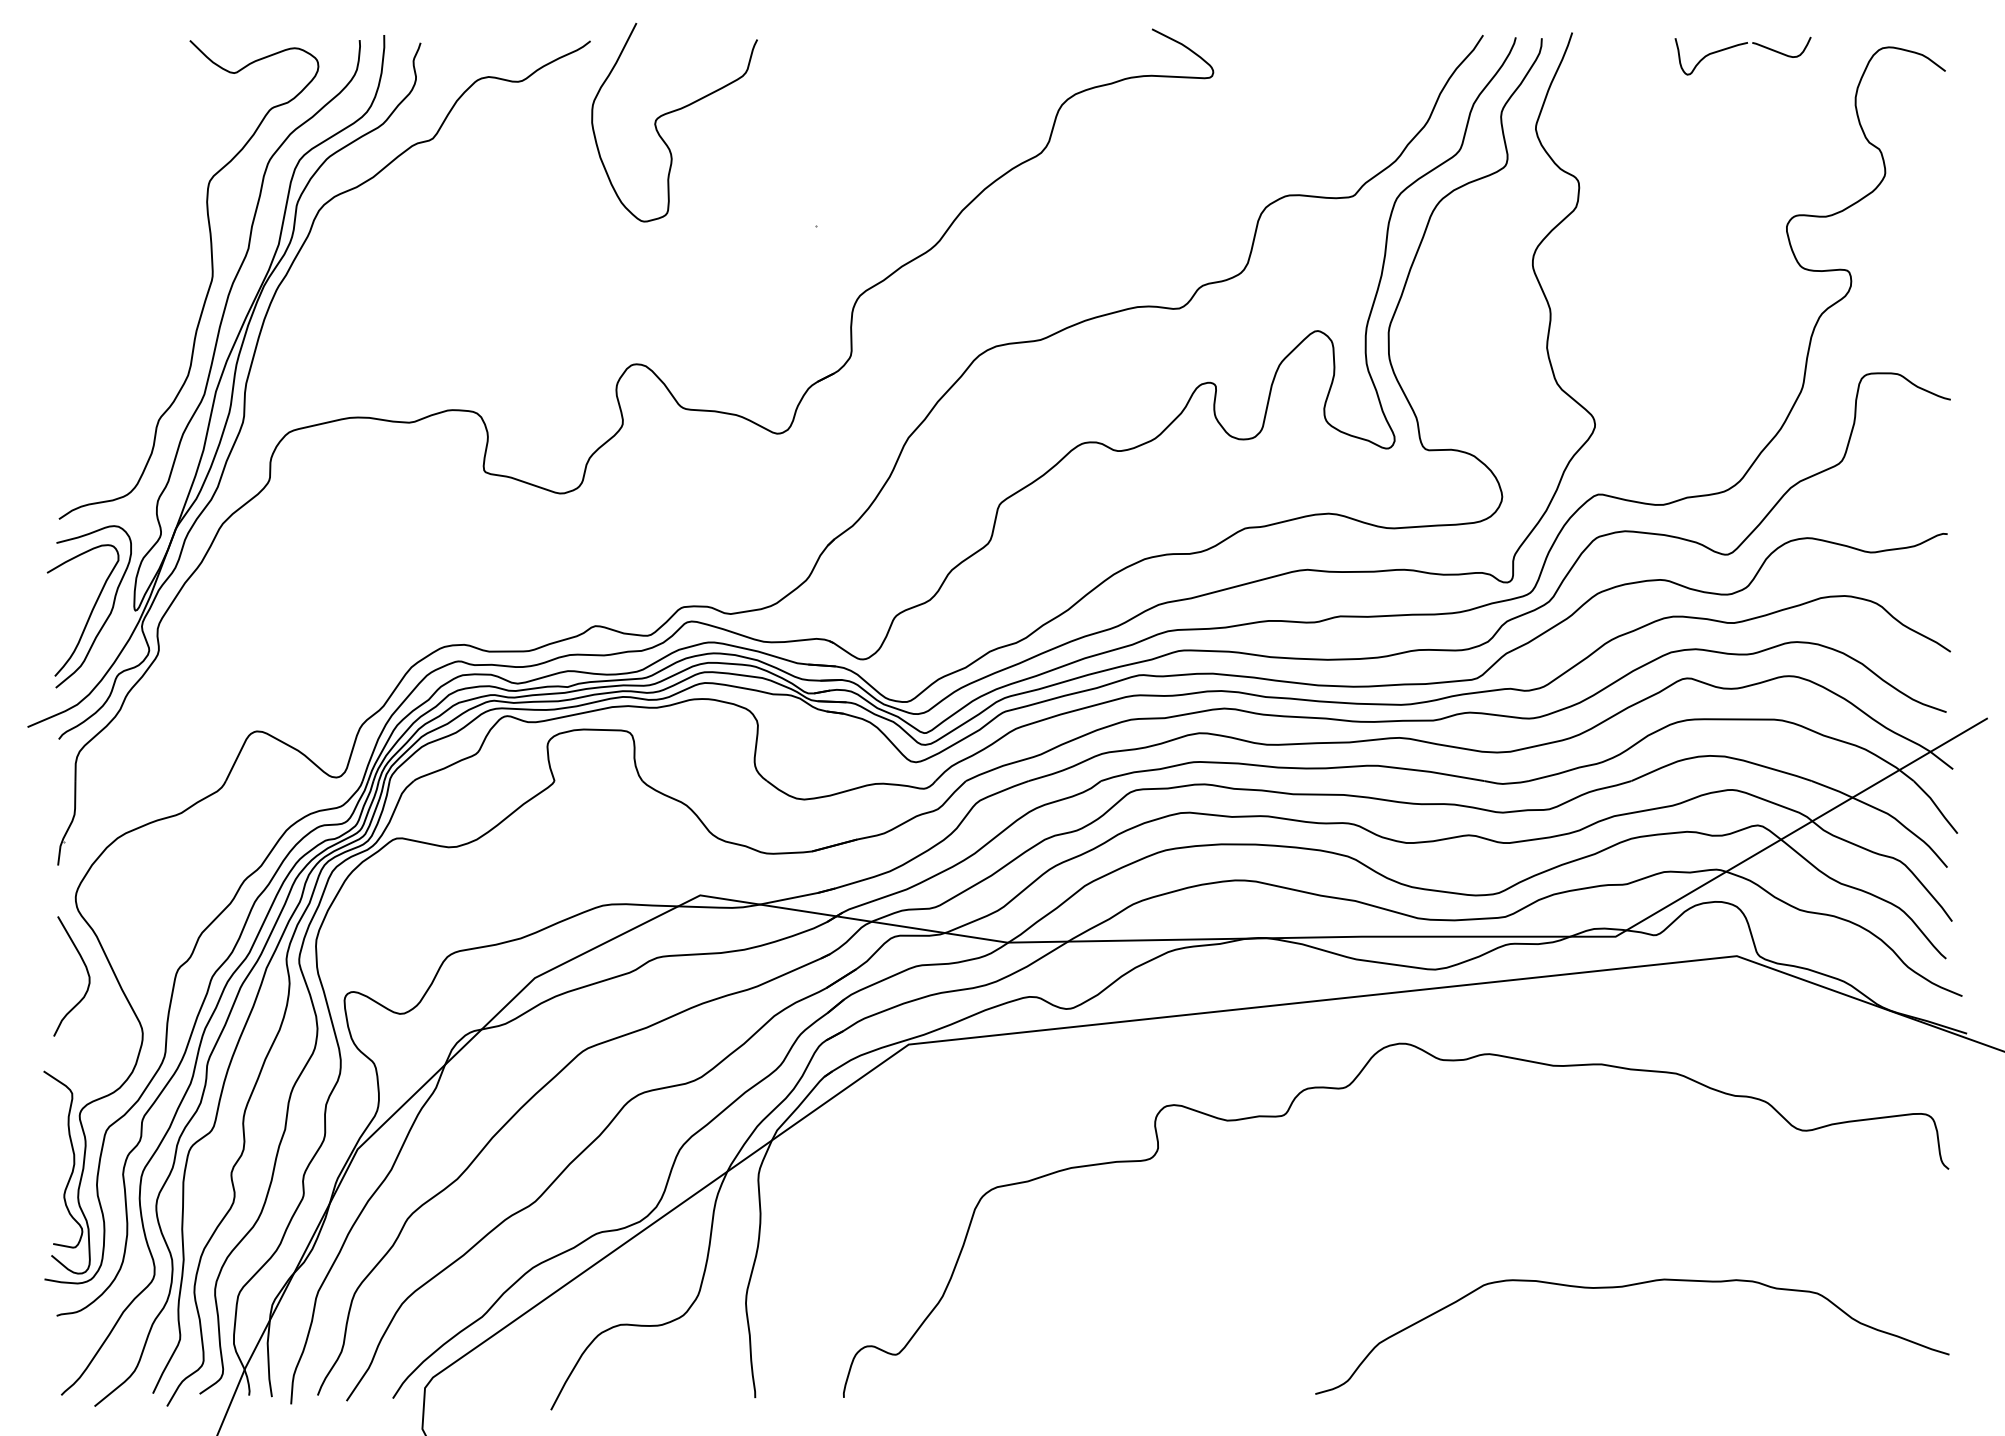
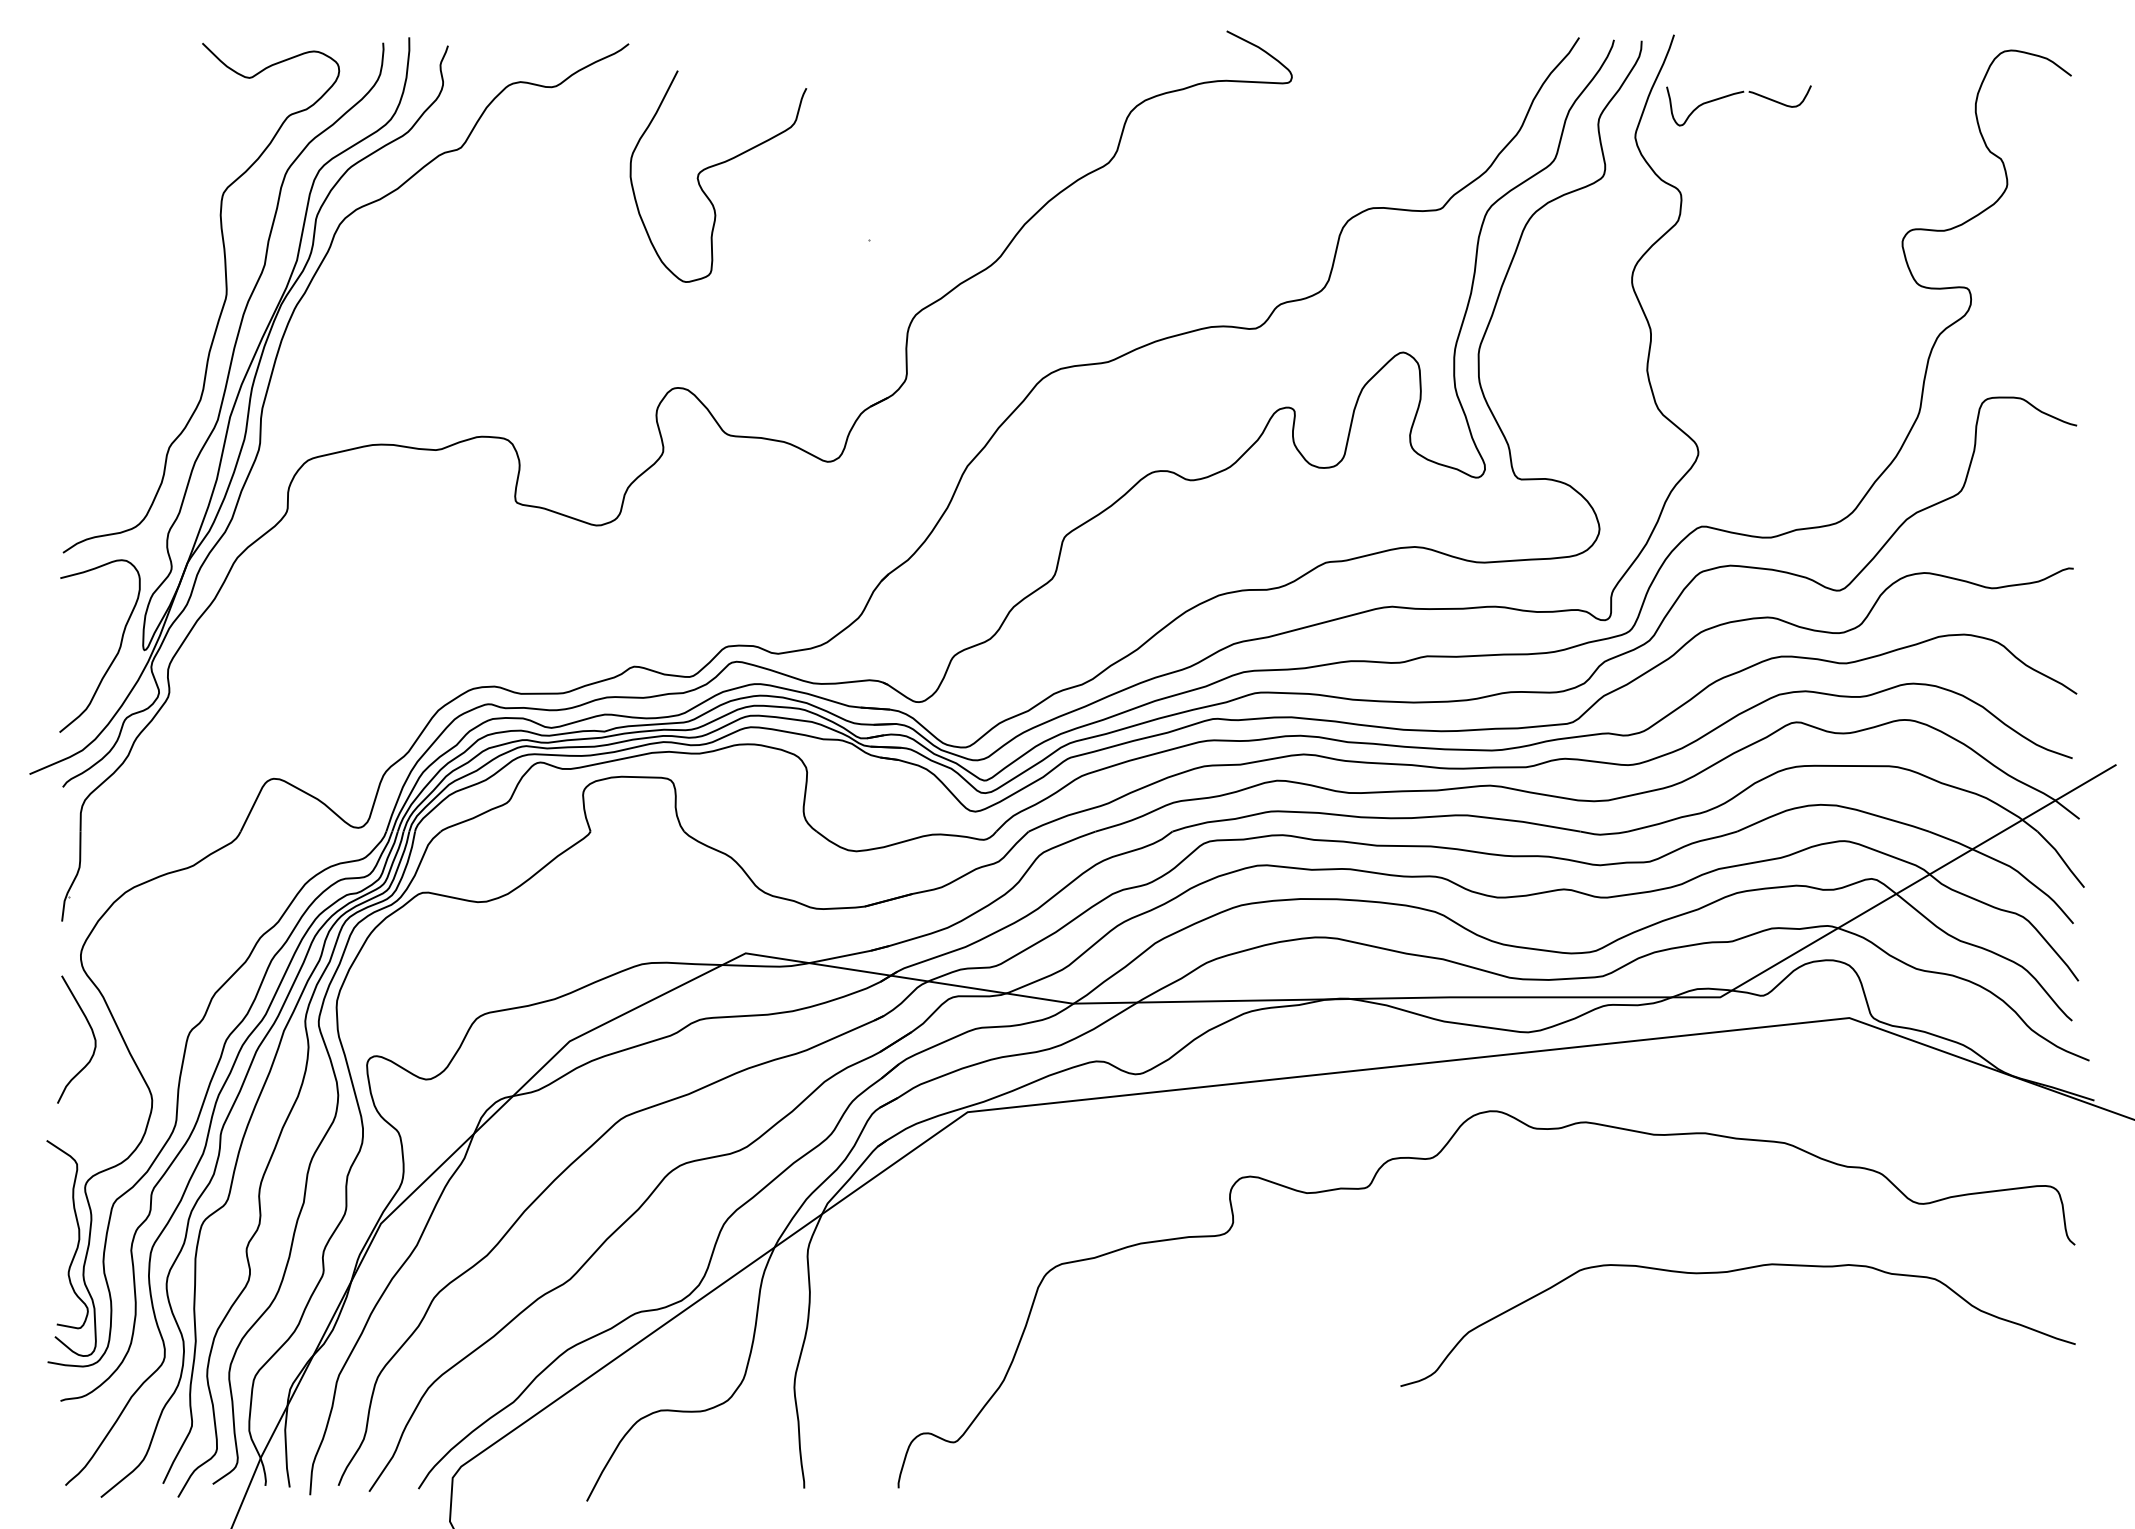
part: (1741, 45) -> (1737, 94), moved
curve: (671, 113) -> (715, 166), moved
curve: (90, 612) -> (96, 652), removed
curve: (1625, 1287) -> (1730, 1272), moved

